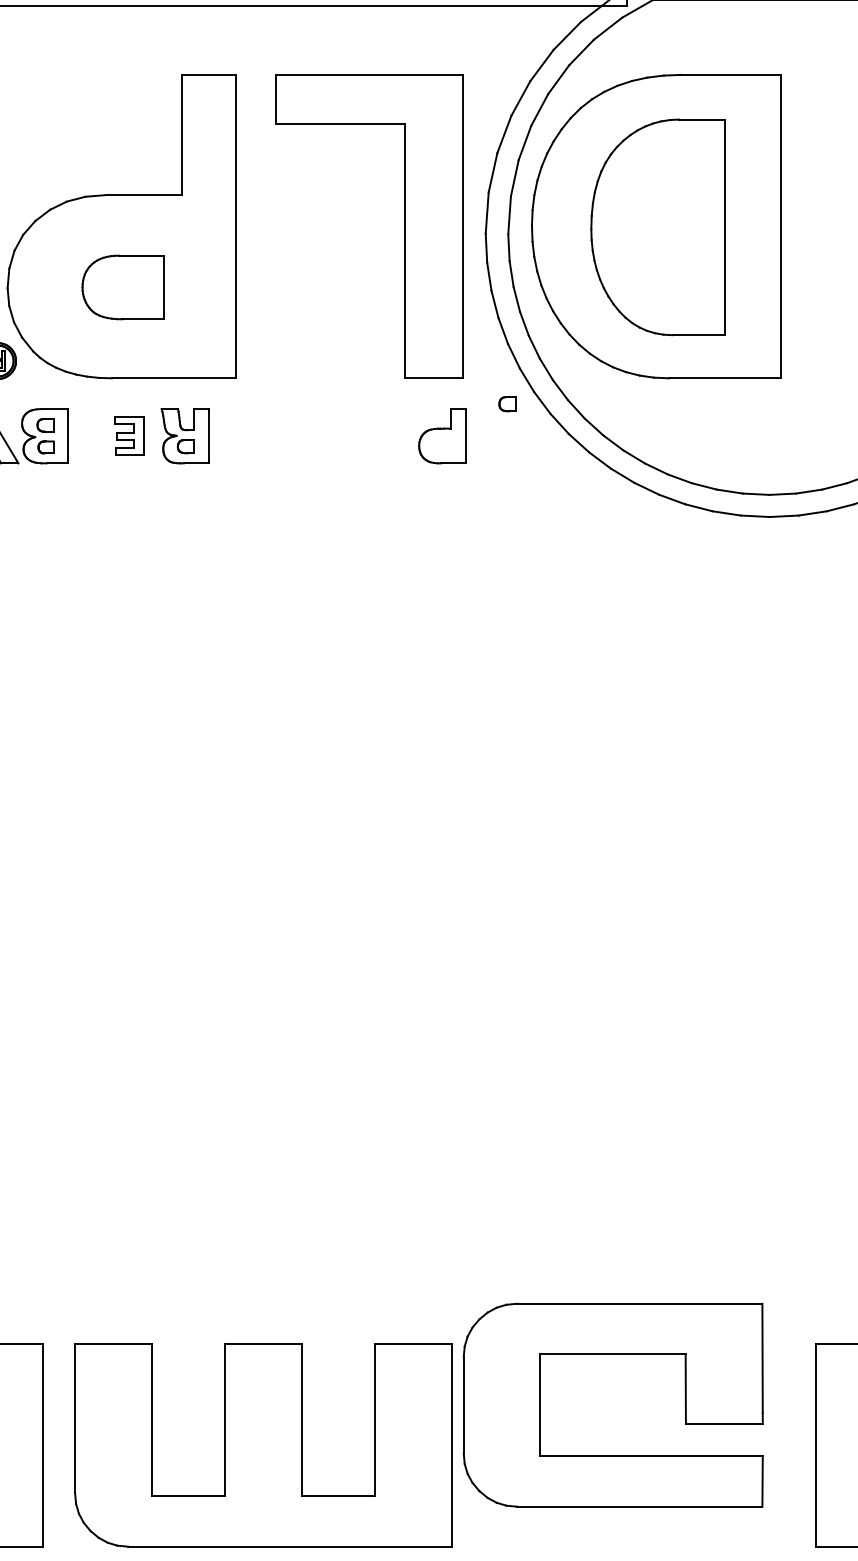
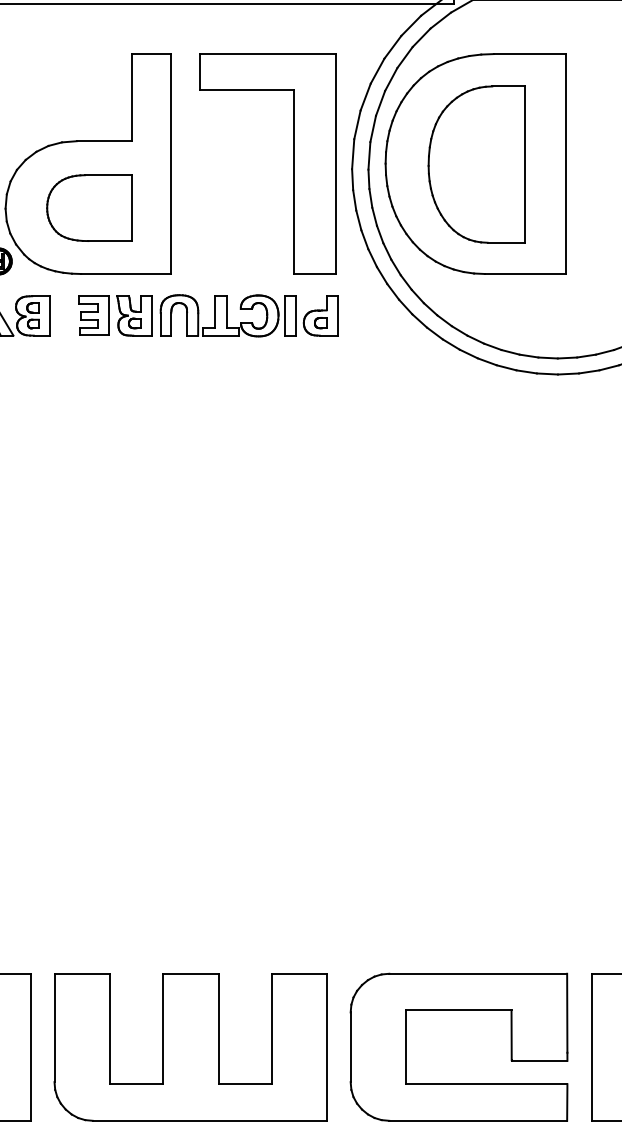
part: (123, 287) -> (89, 208), size x1.43
part: (507, 404) -> (320, 323), moved
part: (129, 435) -> (93, 315), size x1.43
part: (314, 435) -> (228, 315), added
part: (612, 1354) -> (458, 1010), moved

